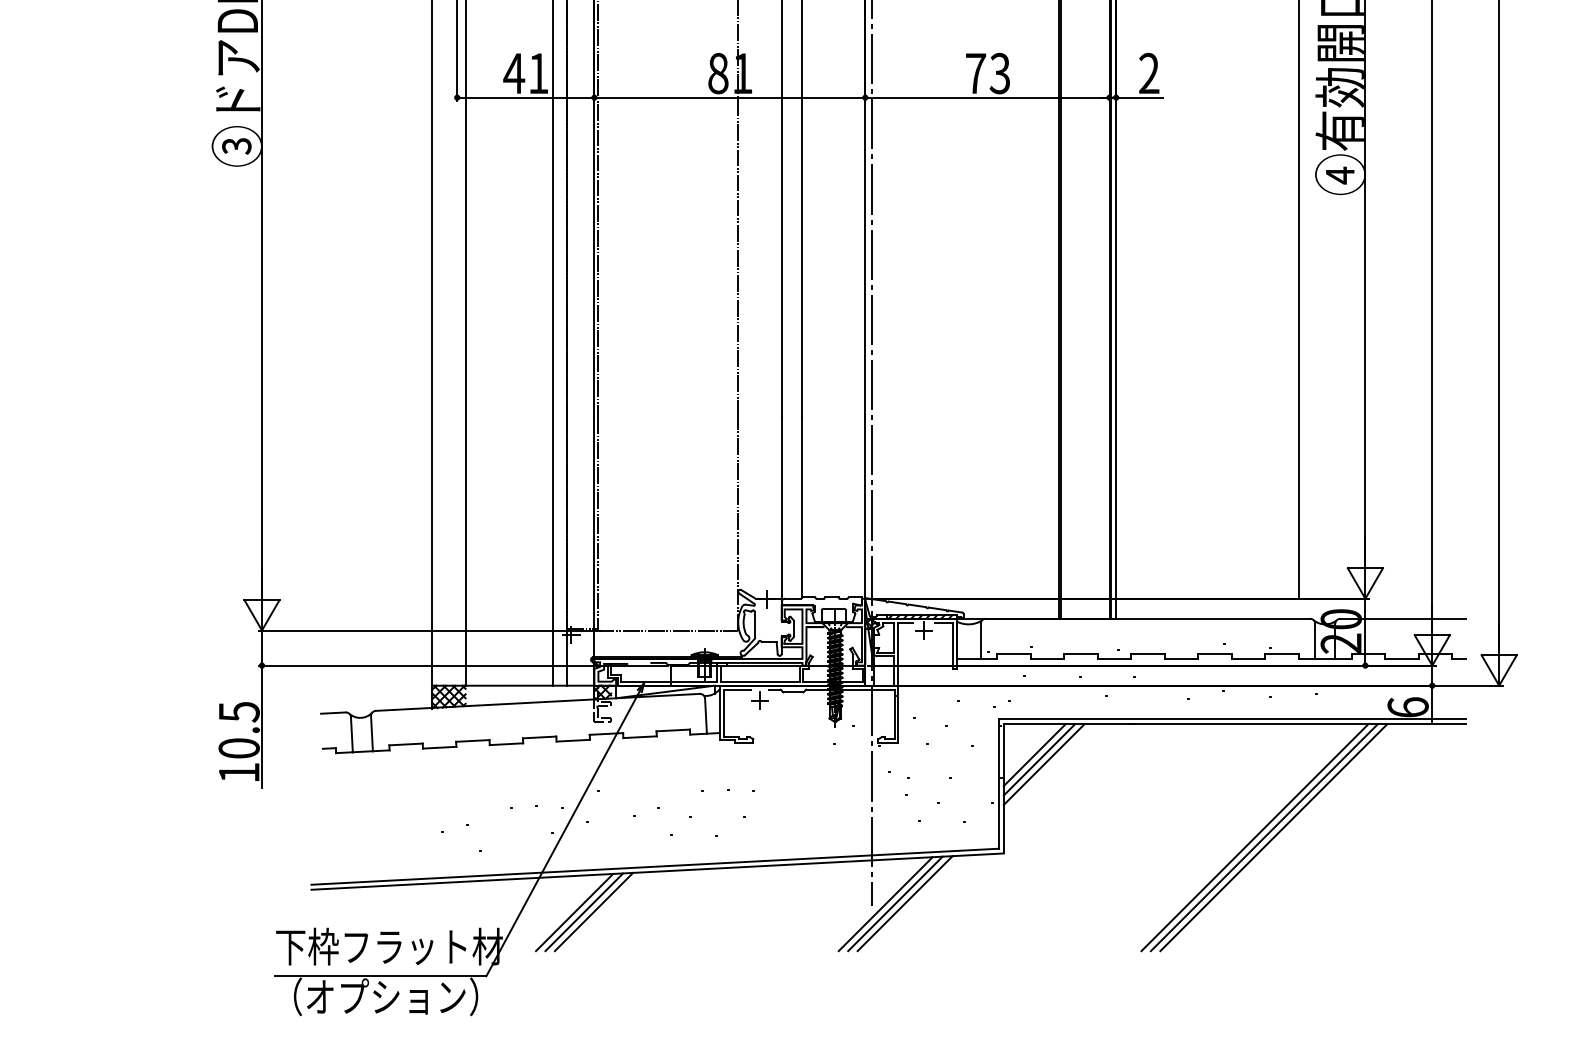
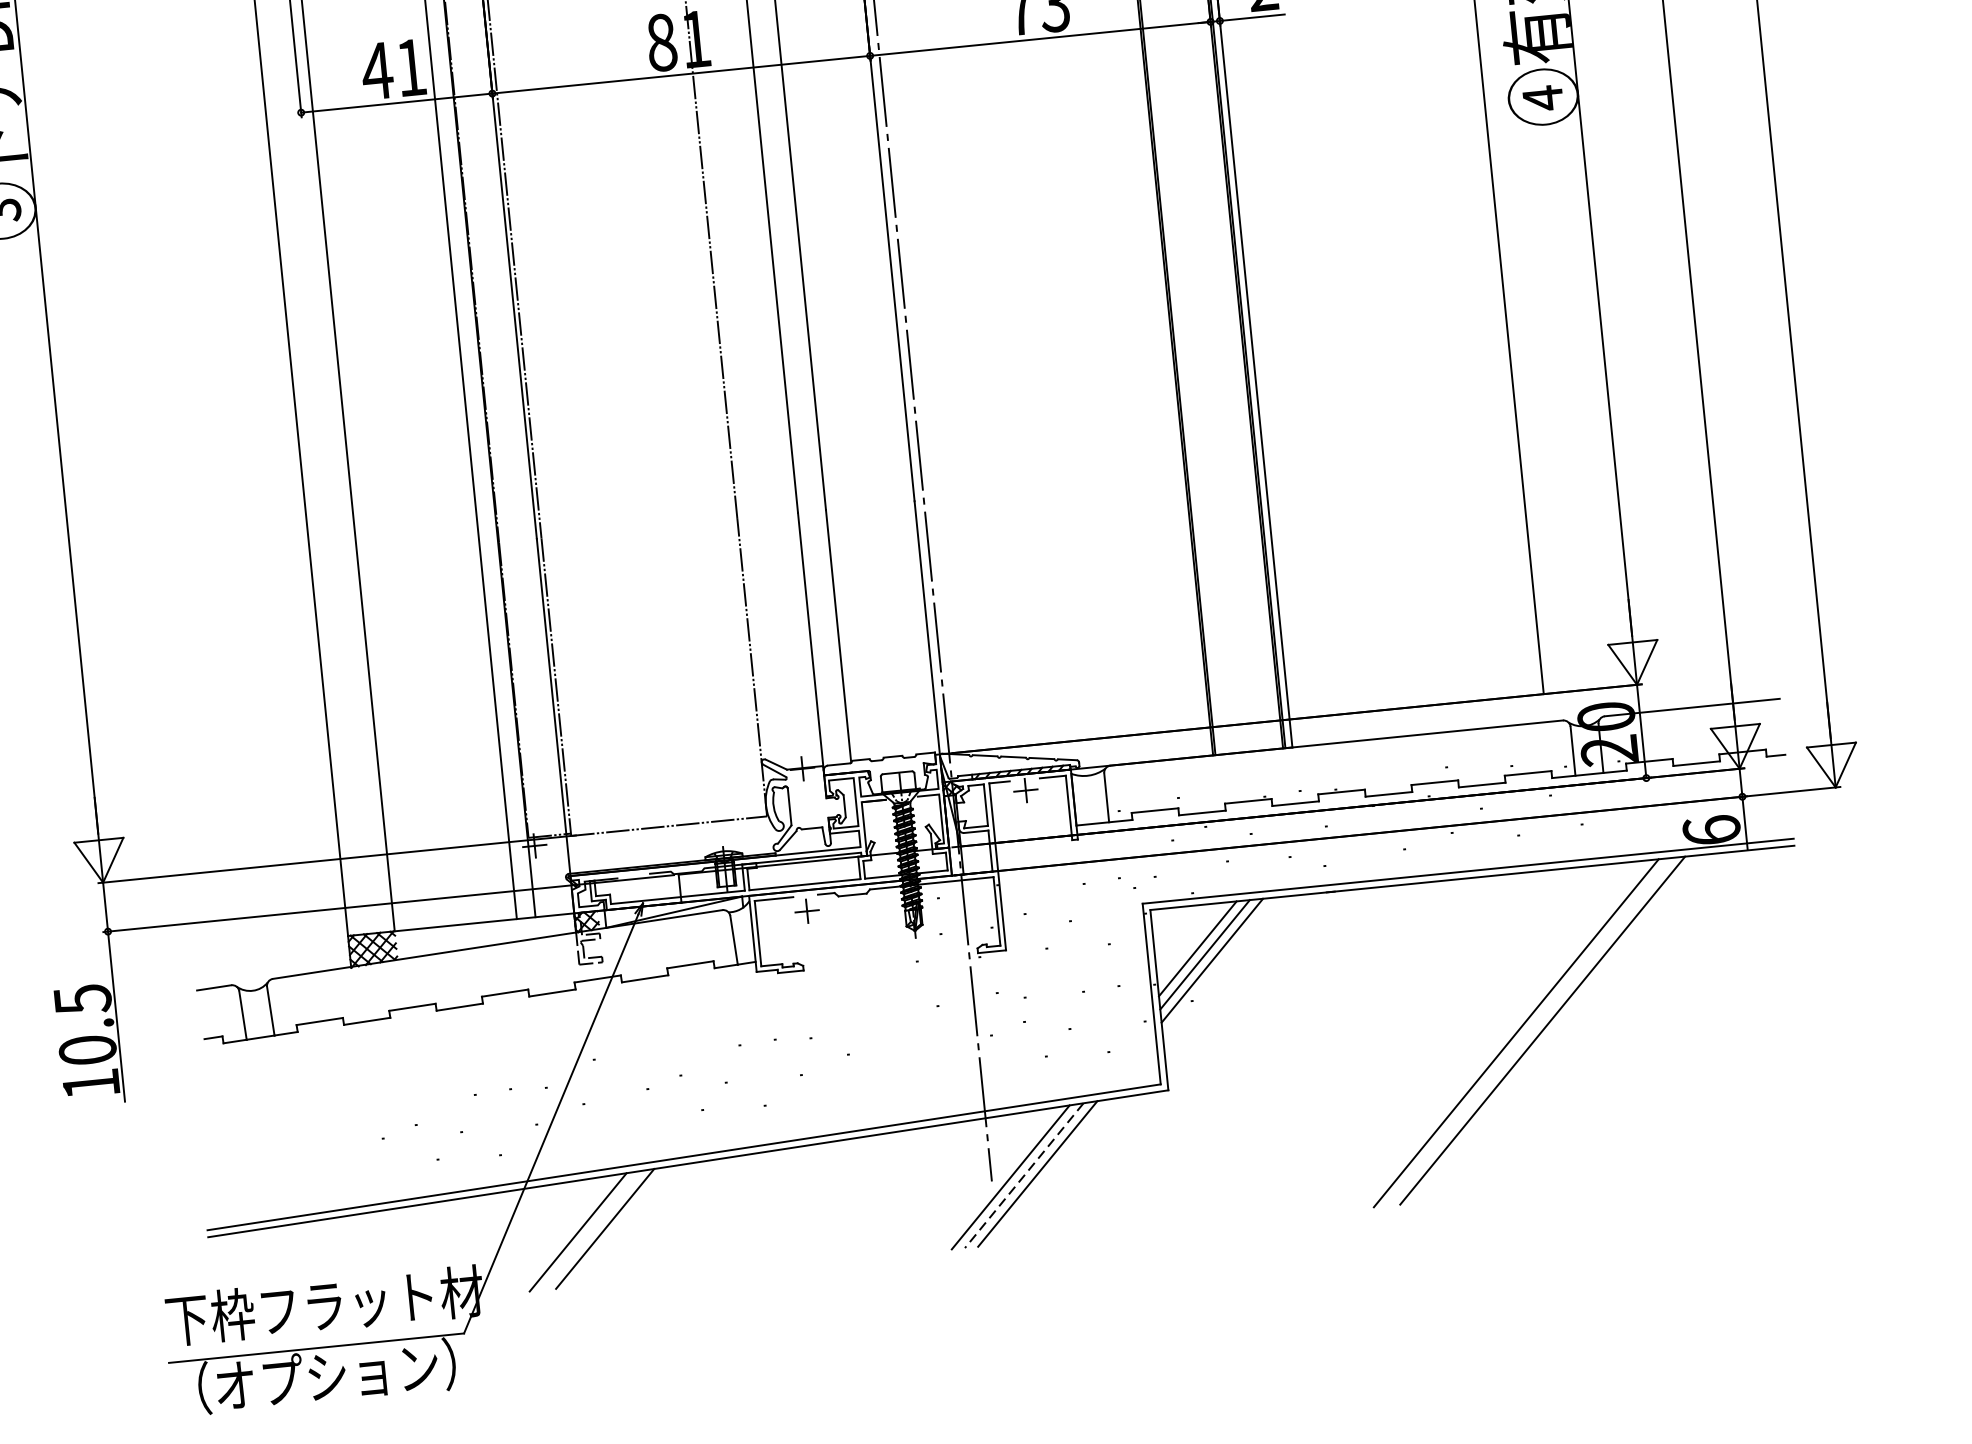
line: (1263, 837) -> (1528, 1031), removed
line: (895, 903) -> (1024, 1175), solid -> dashed
line: (584, 912) -> (591, 1230), removed

